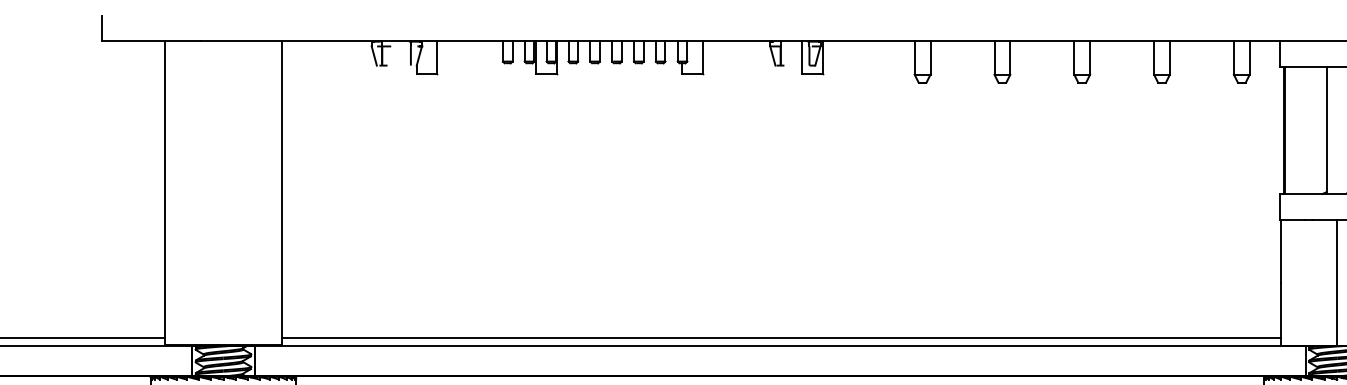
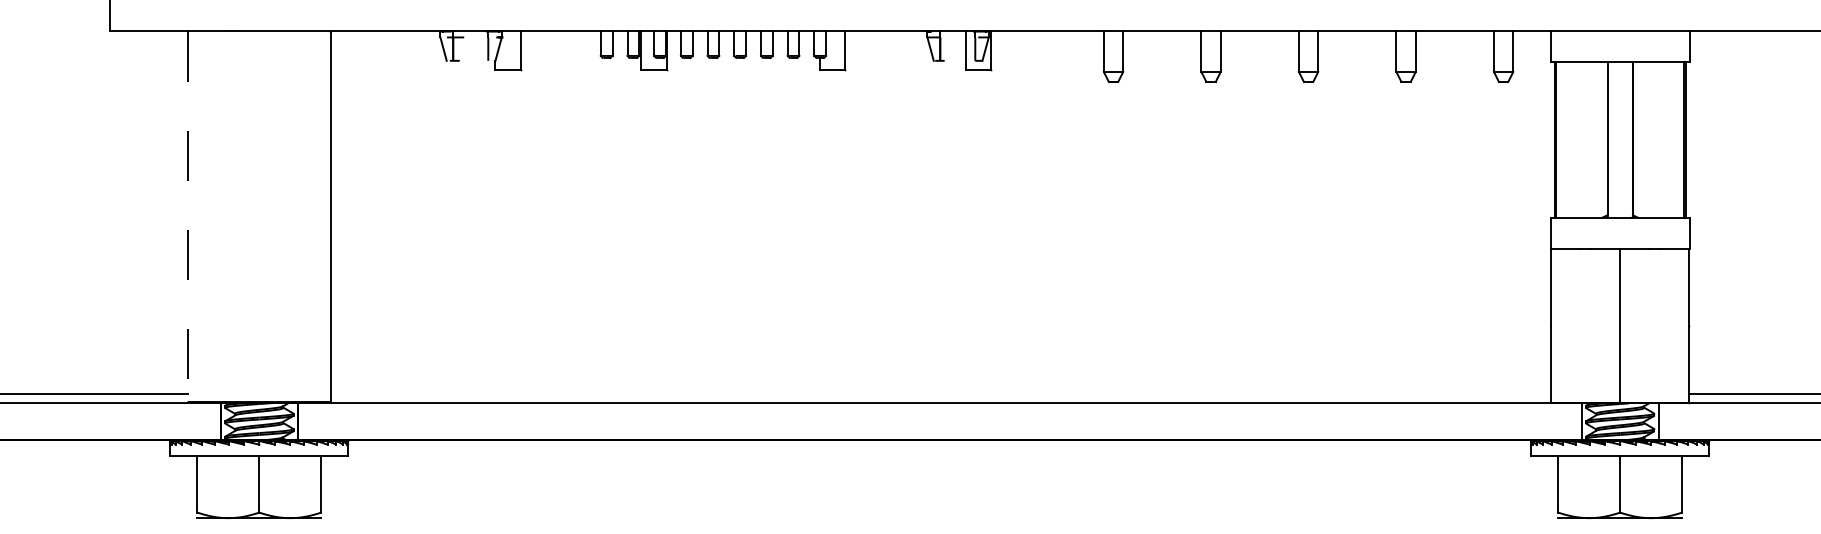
line: (165, 192) -> (188, 216), solid -> dashed
line: (780, 338) -> (940, 394), removed

